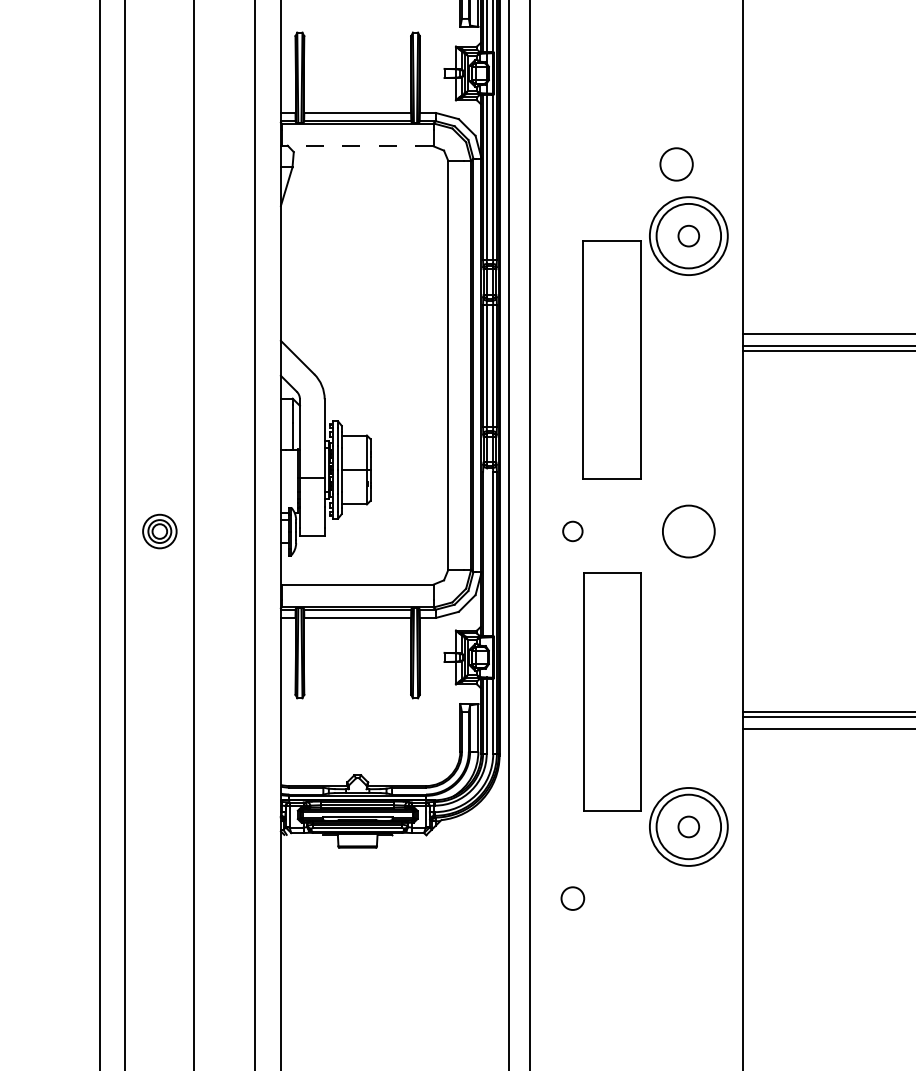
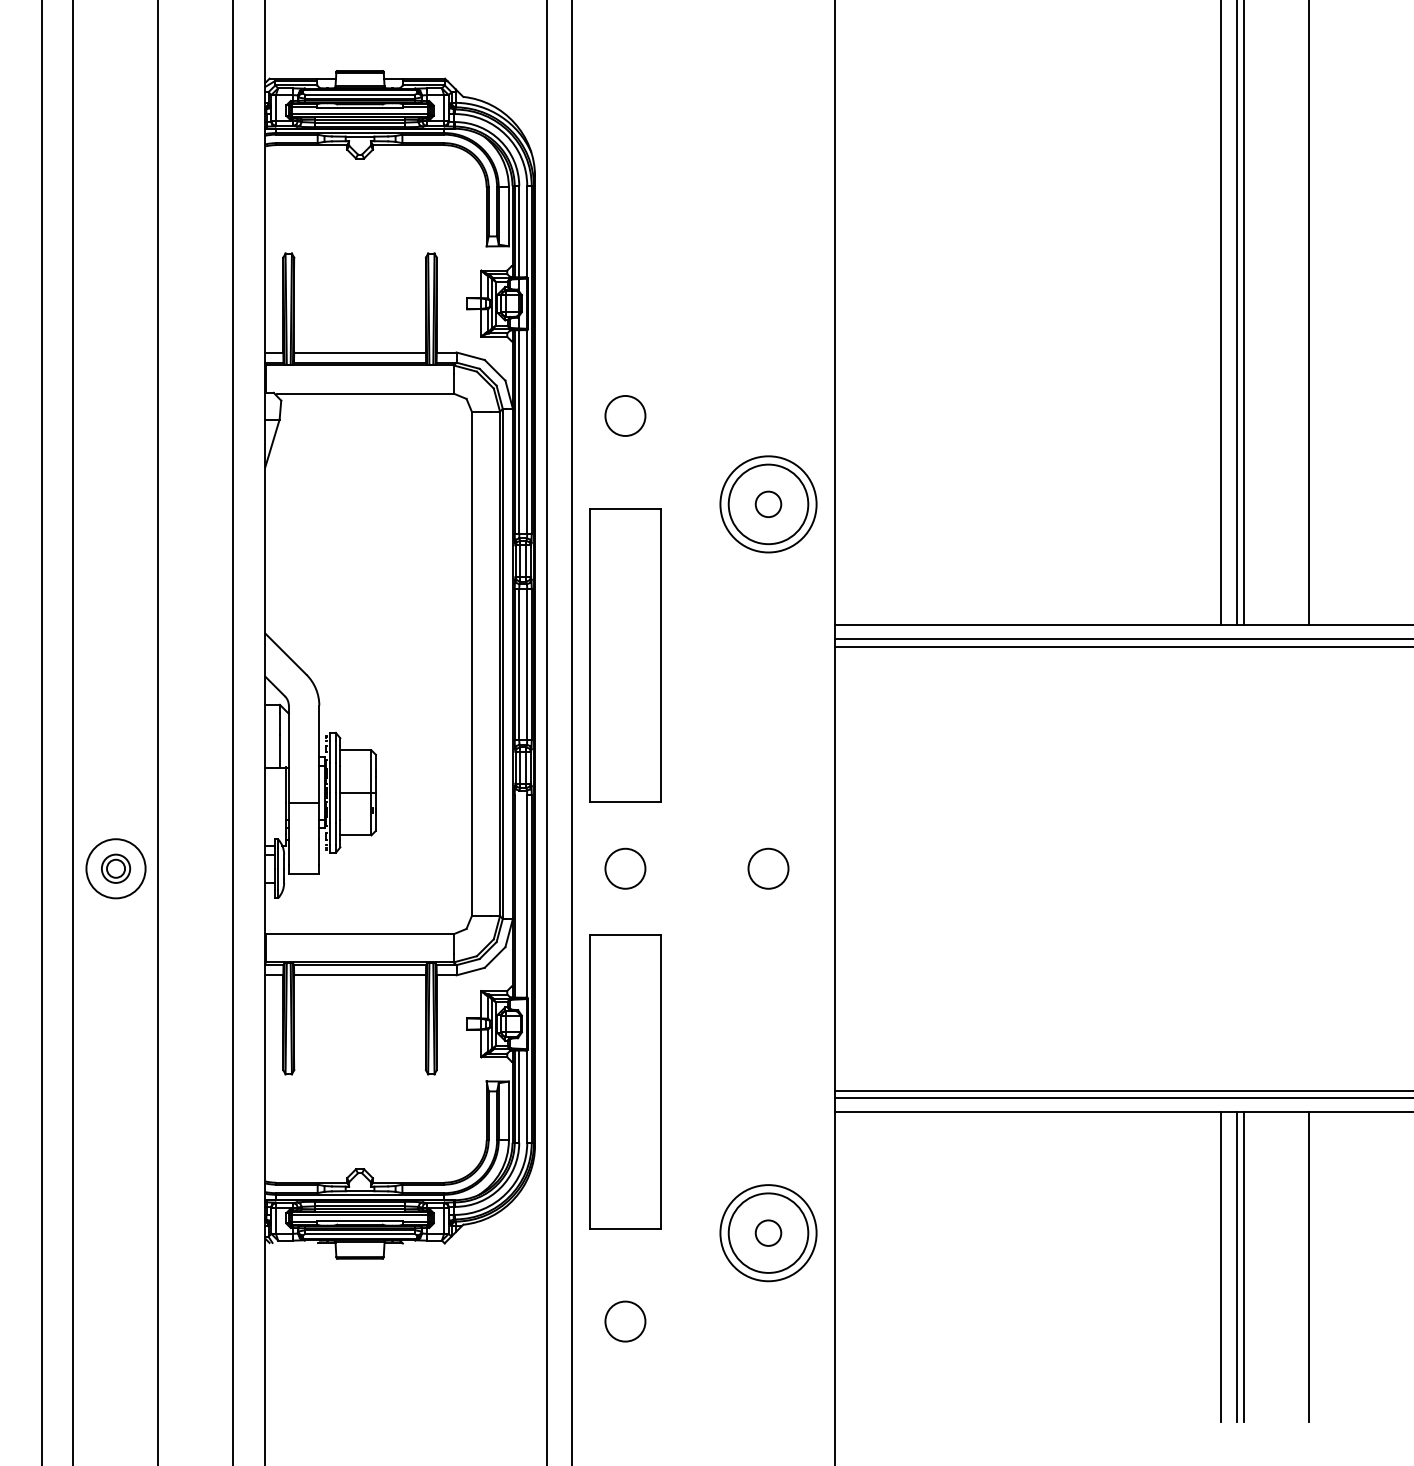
line: (361, 146) -> (364, 393), dashed -> solid
circle: (676, 164) -> (625, 415), moved
part: (611, 360) -> (625, 655), moved
circle: (159, 531) -> (115, 868), size x1.43
circle: (572, 531) -> (625, 868), size x1.67
circle: (688, 531) -> (768, 868), size x0.62
part: (612, 691) -> (625, 1081), moved
circle: (572, 898) -> (625, 1321), size x1.43

